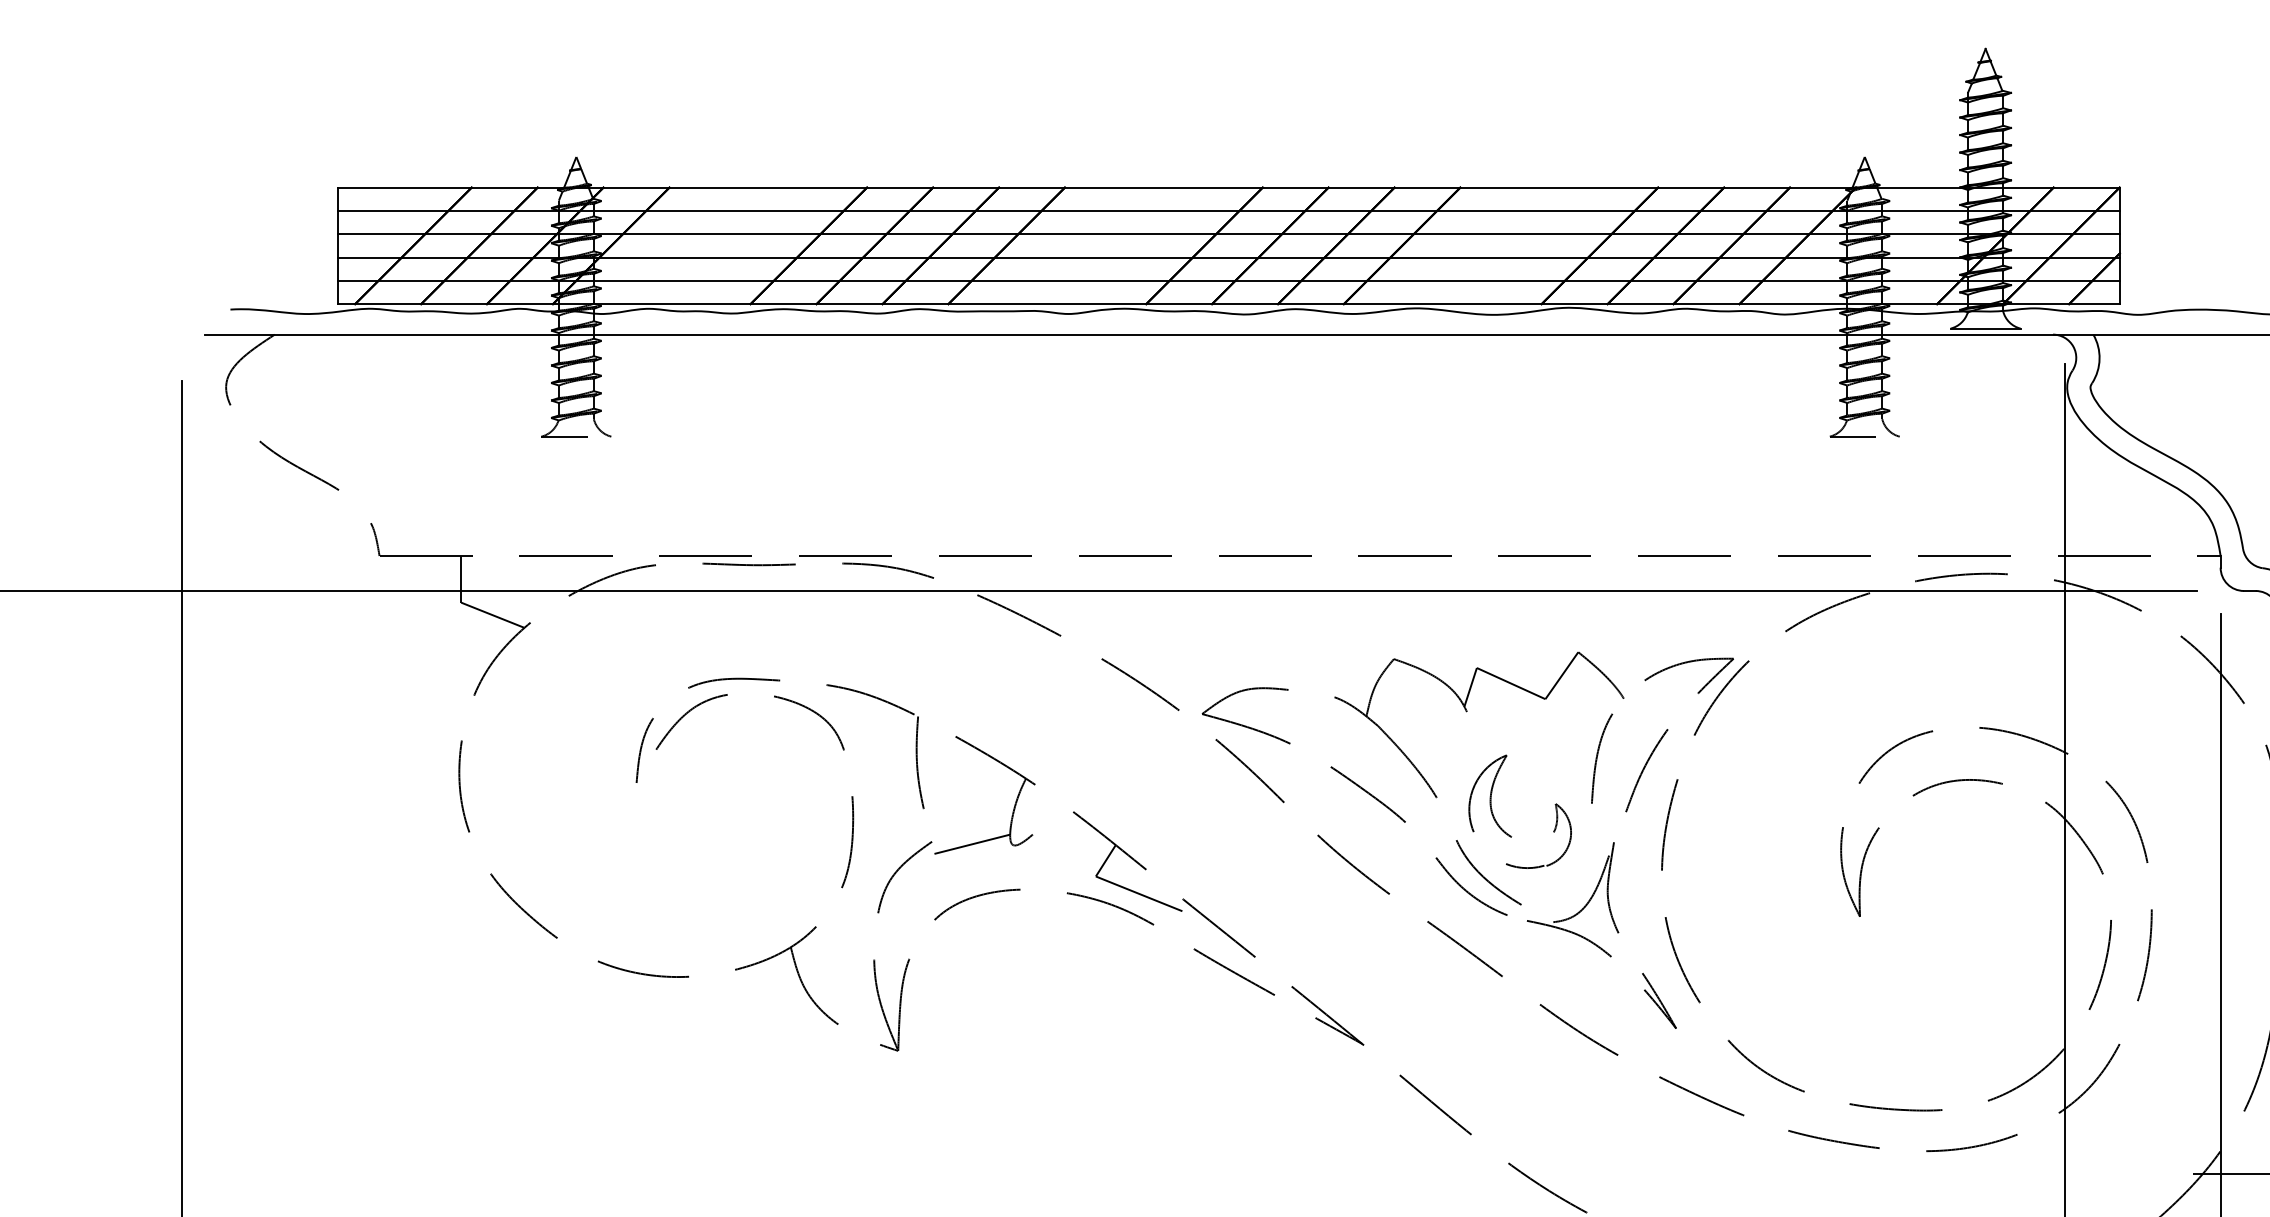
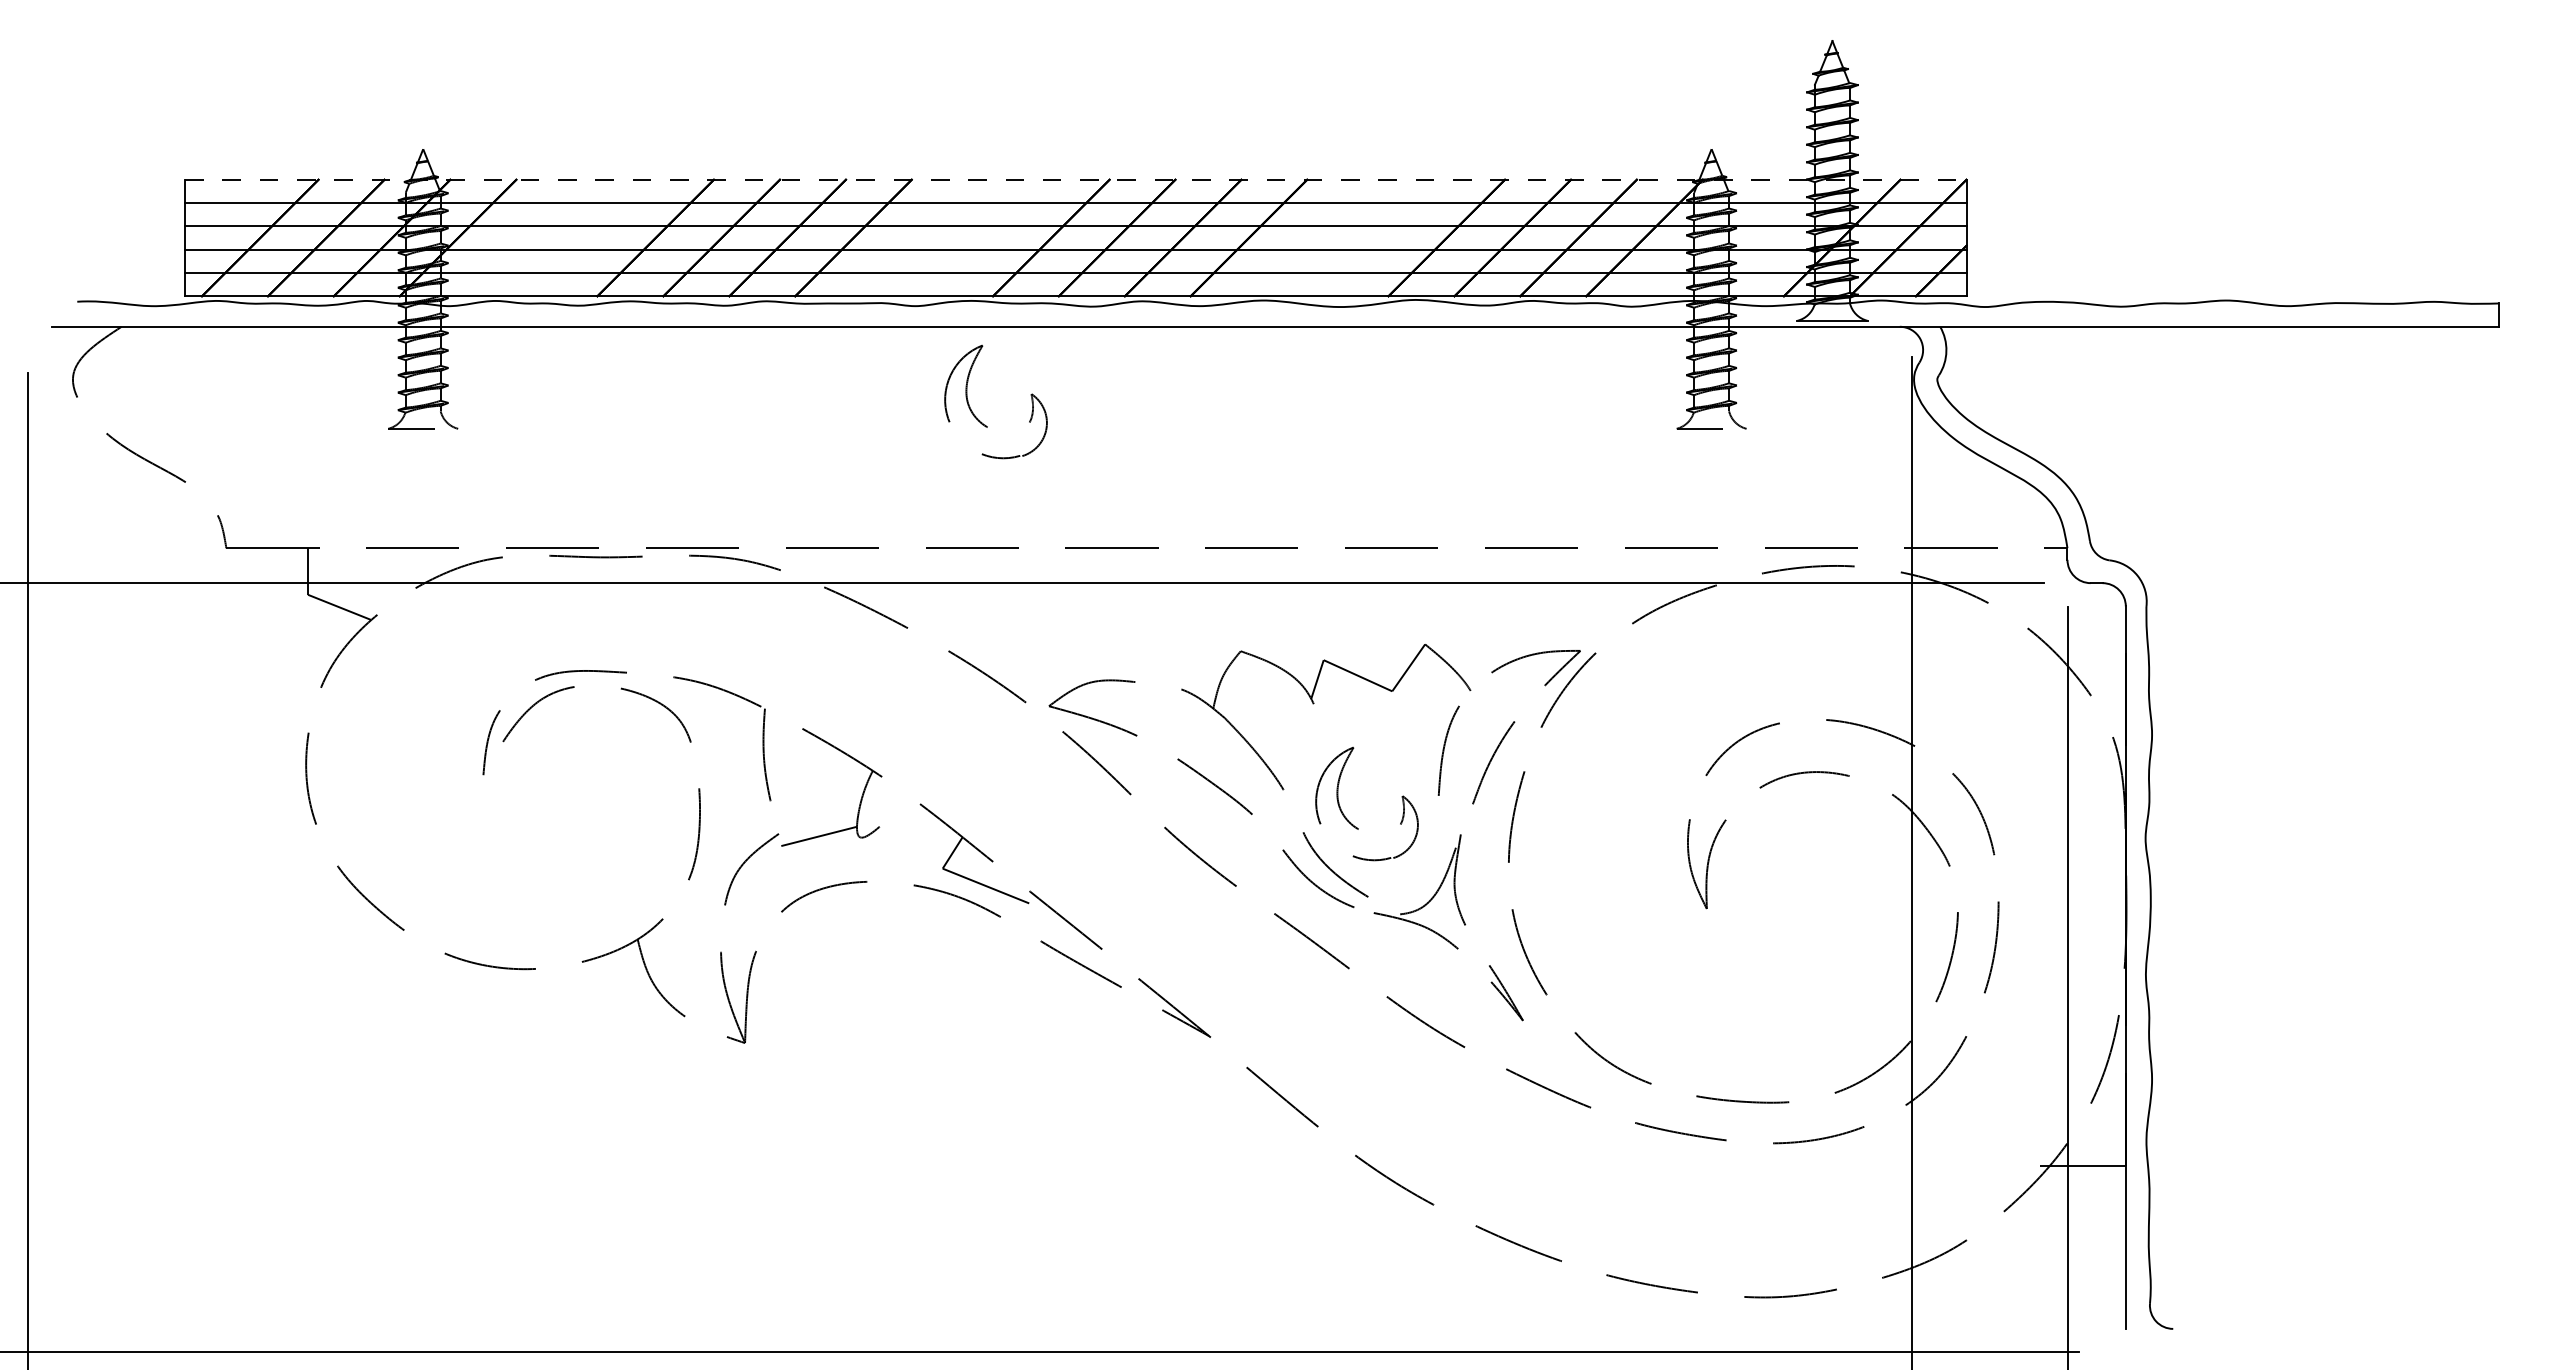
line: (1228, 187) -> (1075, 179), solid -> dashed
part: (1130, 425) -> (977, 417), added

